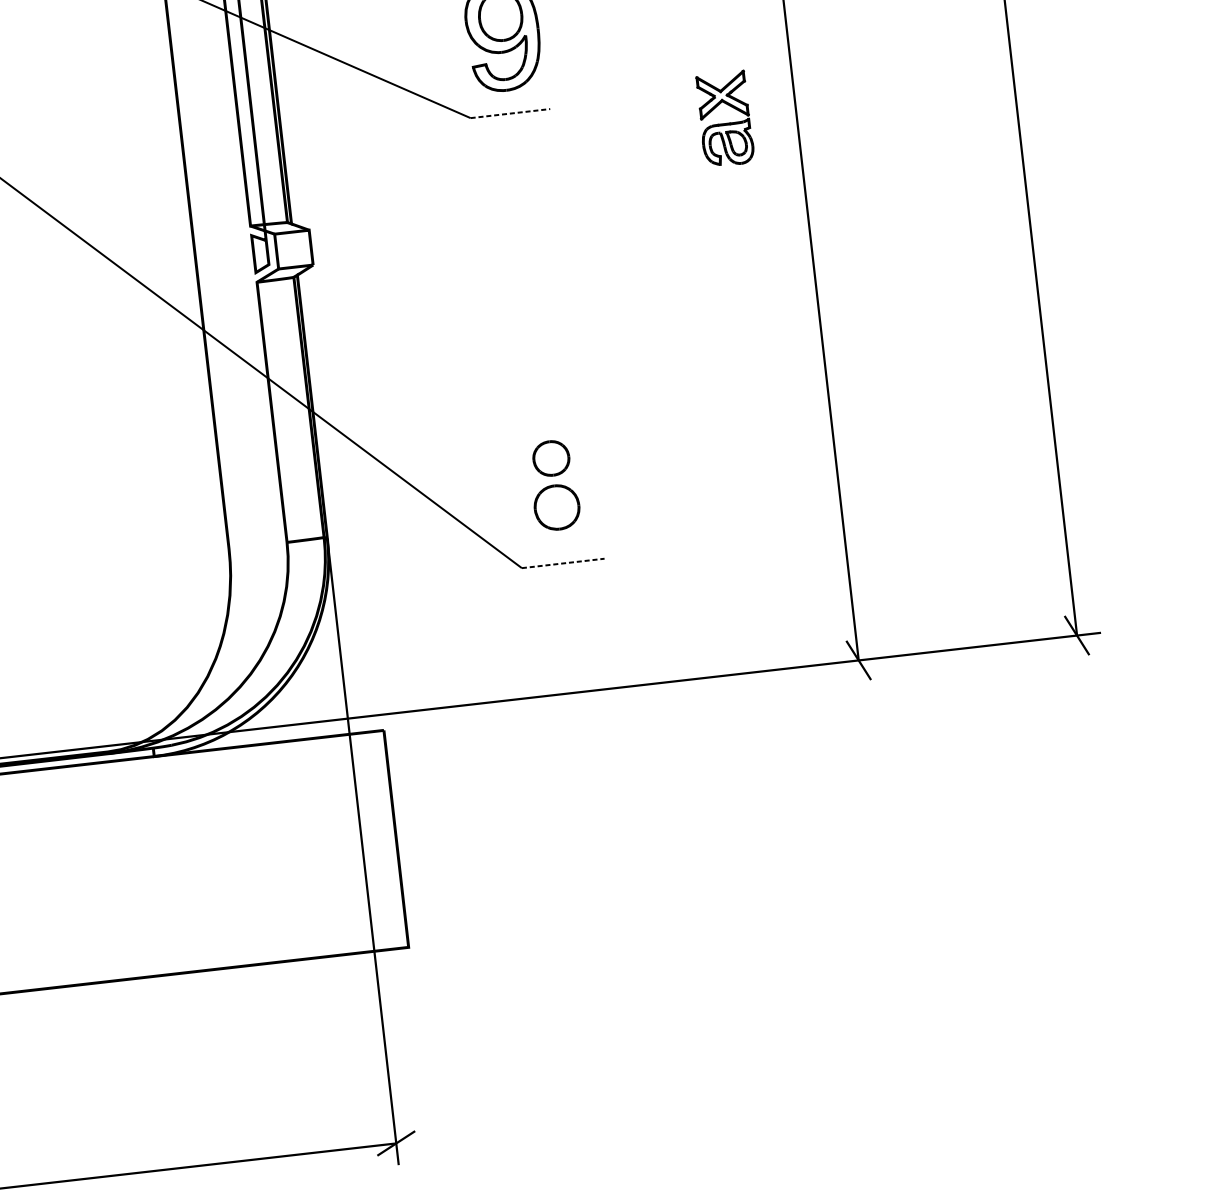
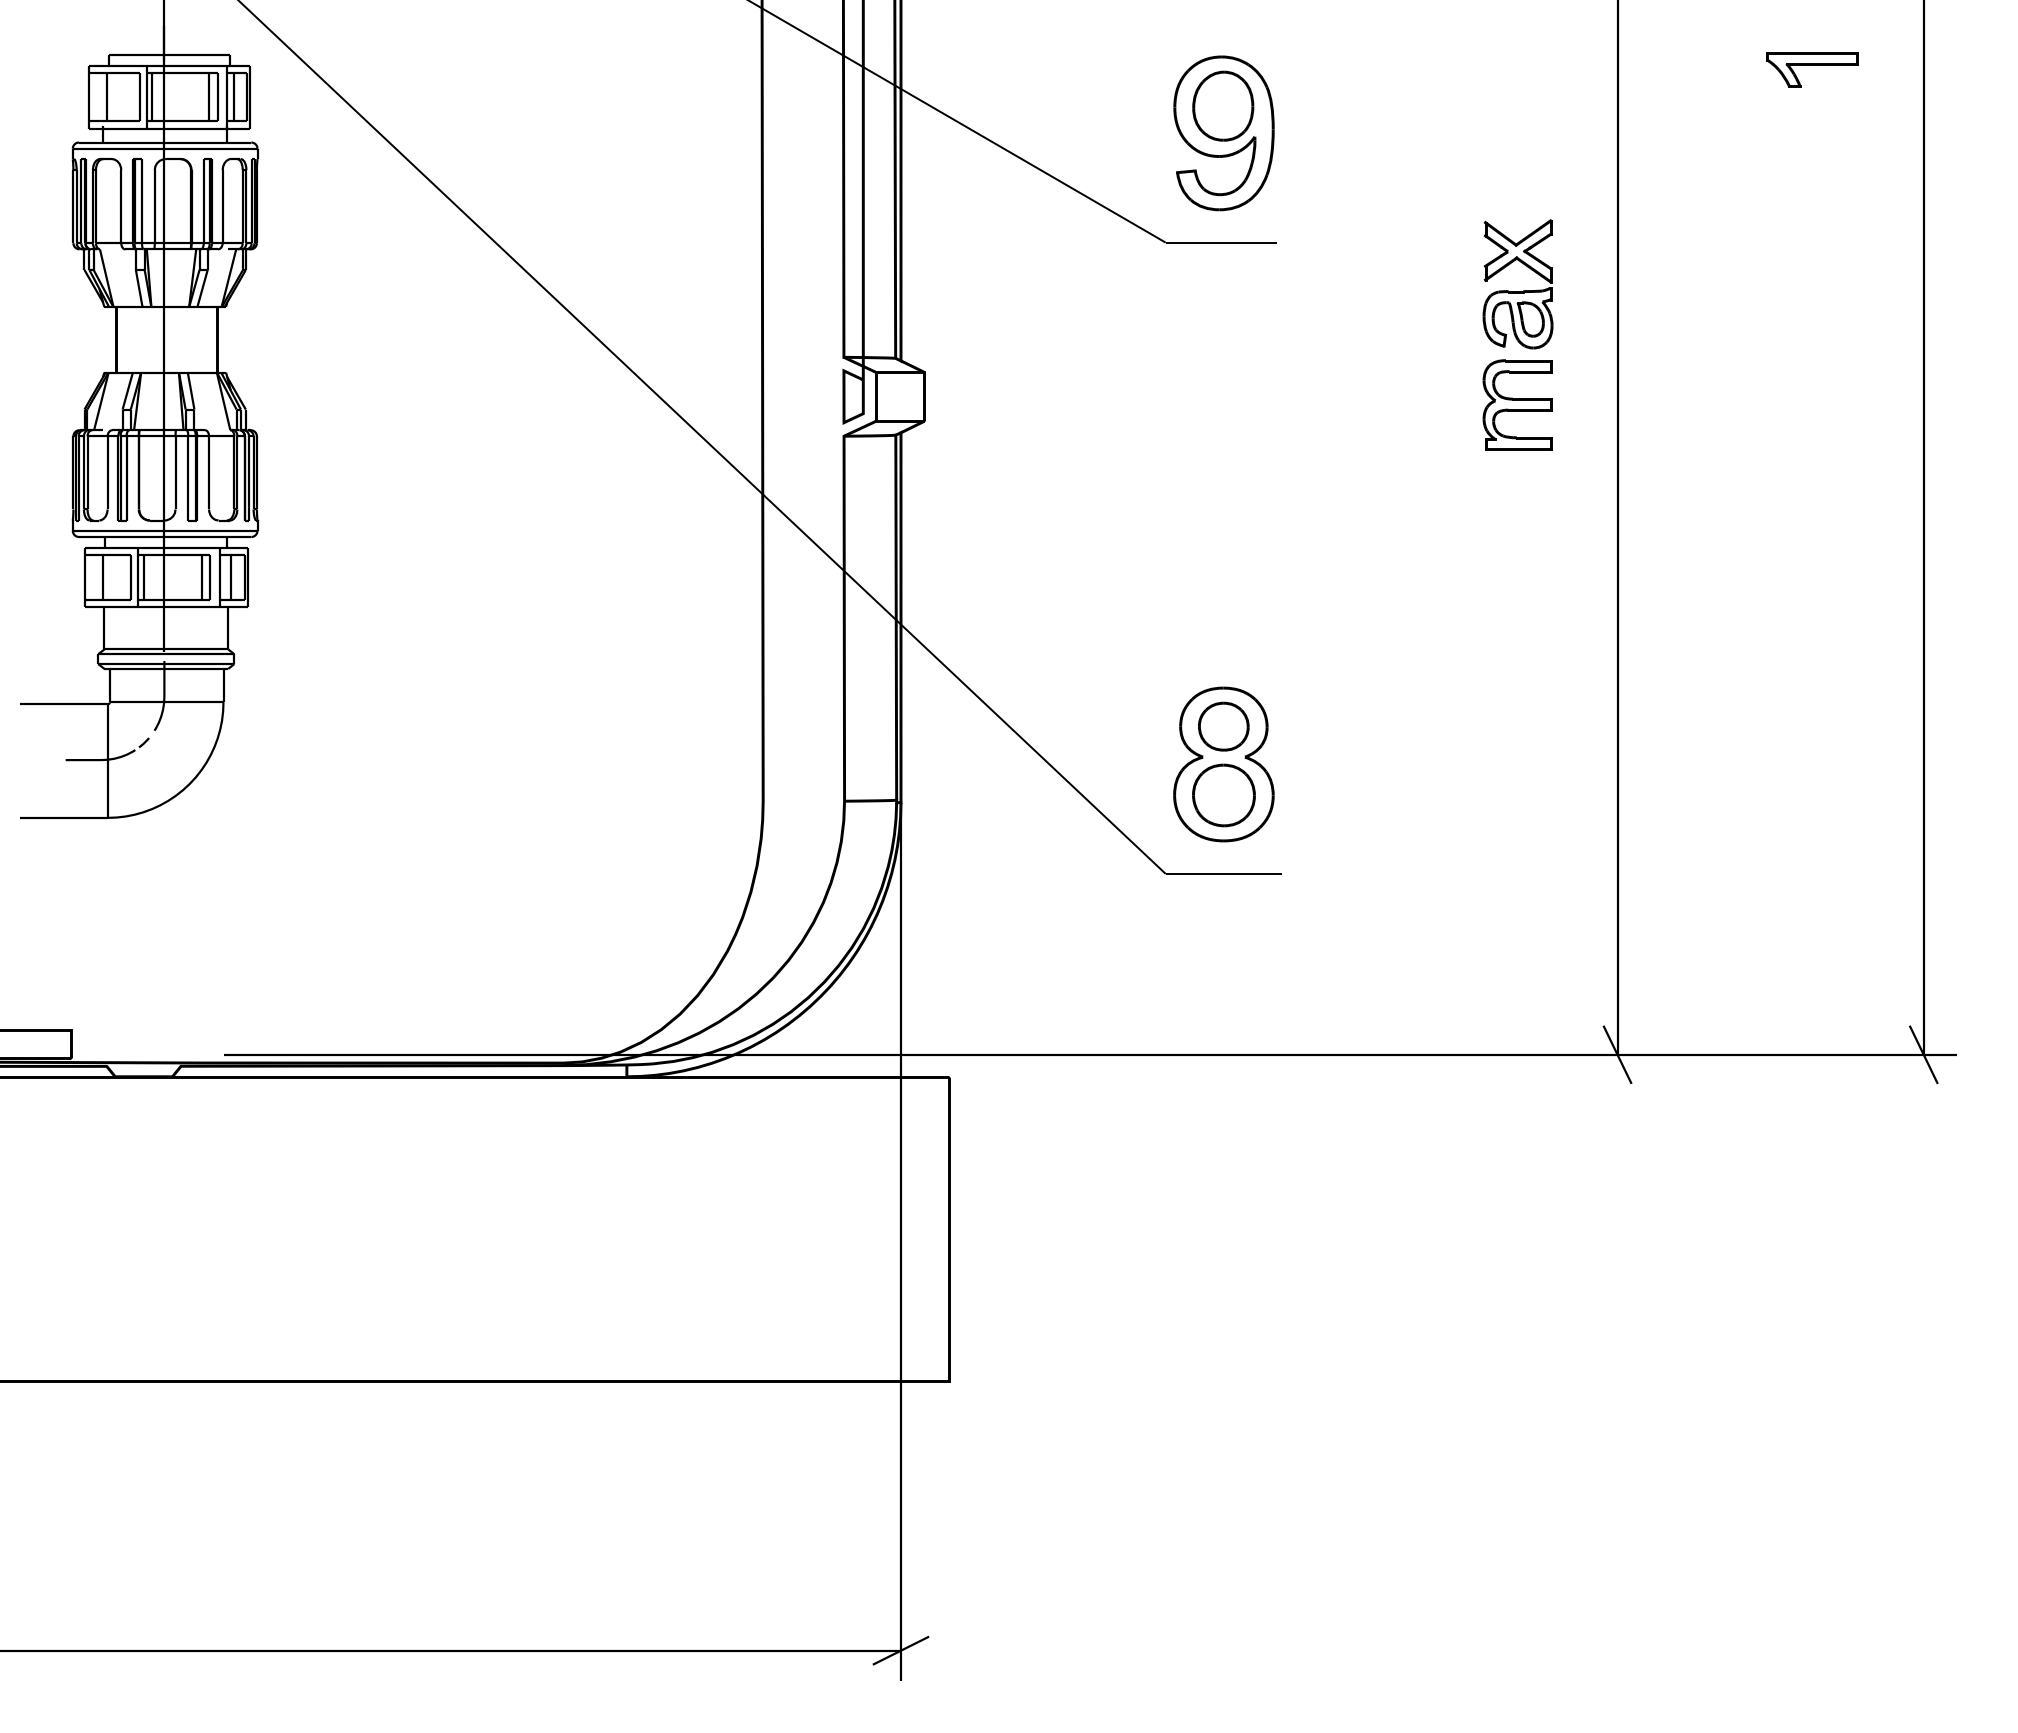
line: (510, 113) -> (1221, 242), dashed -> solid
part: (734, 204) -> (1517, 404), added
part: (554, 485) -> (1223, 764), added
line: (563, 563) -> (1223, 873), dashed -> solid

